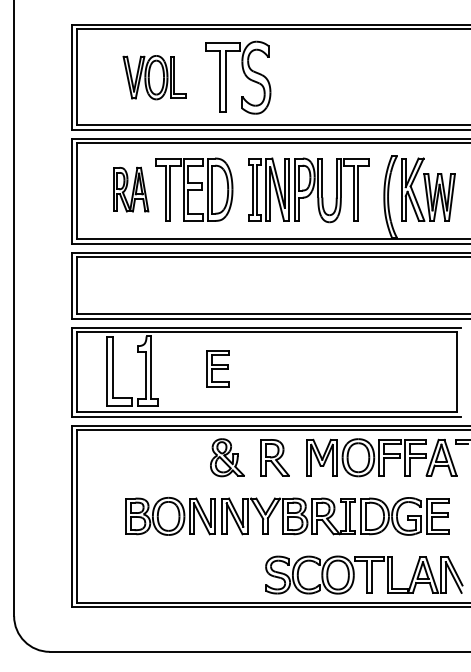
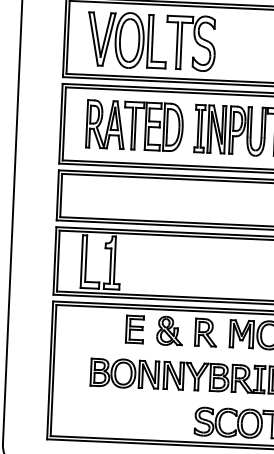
part: (154, 77) -> (127, 40), size x1.67
part: (130, 189) -> (105, 124), size x1.43
part: (217, 368) -> (134, 329), moved

